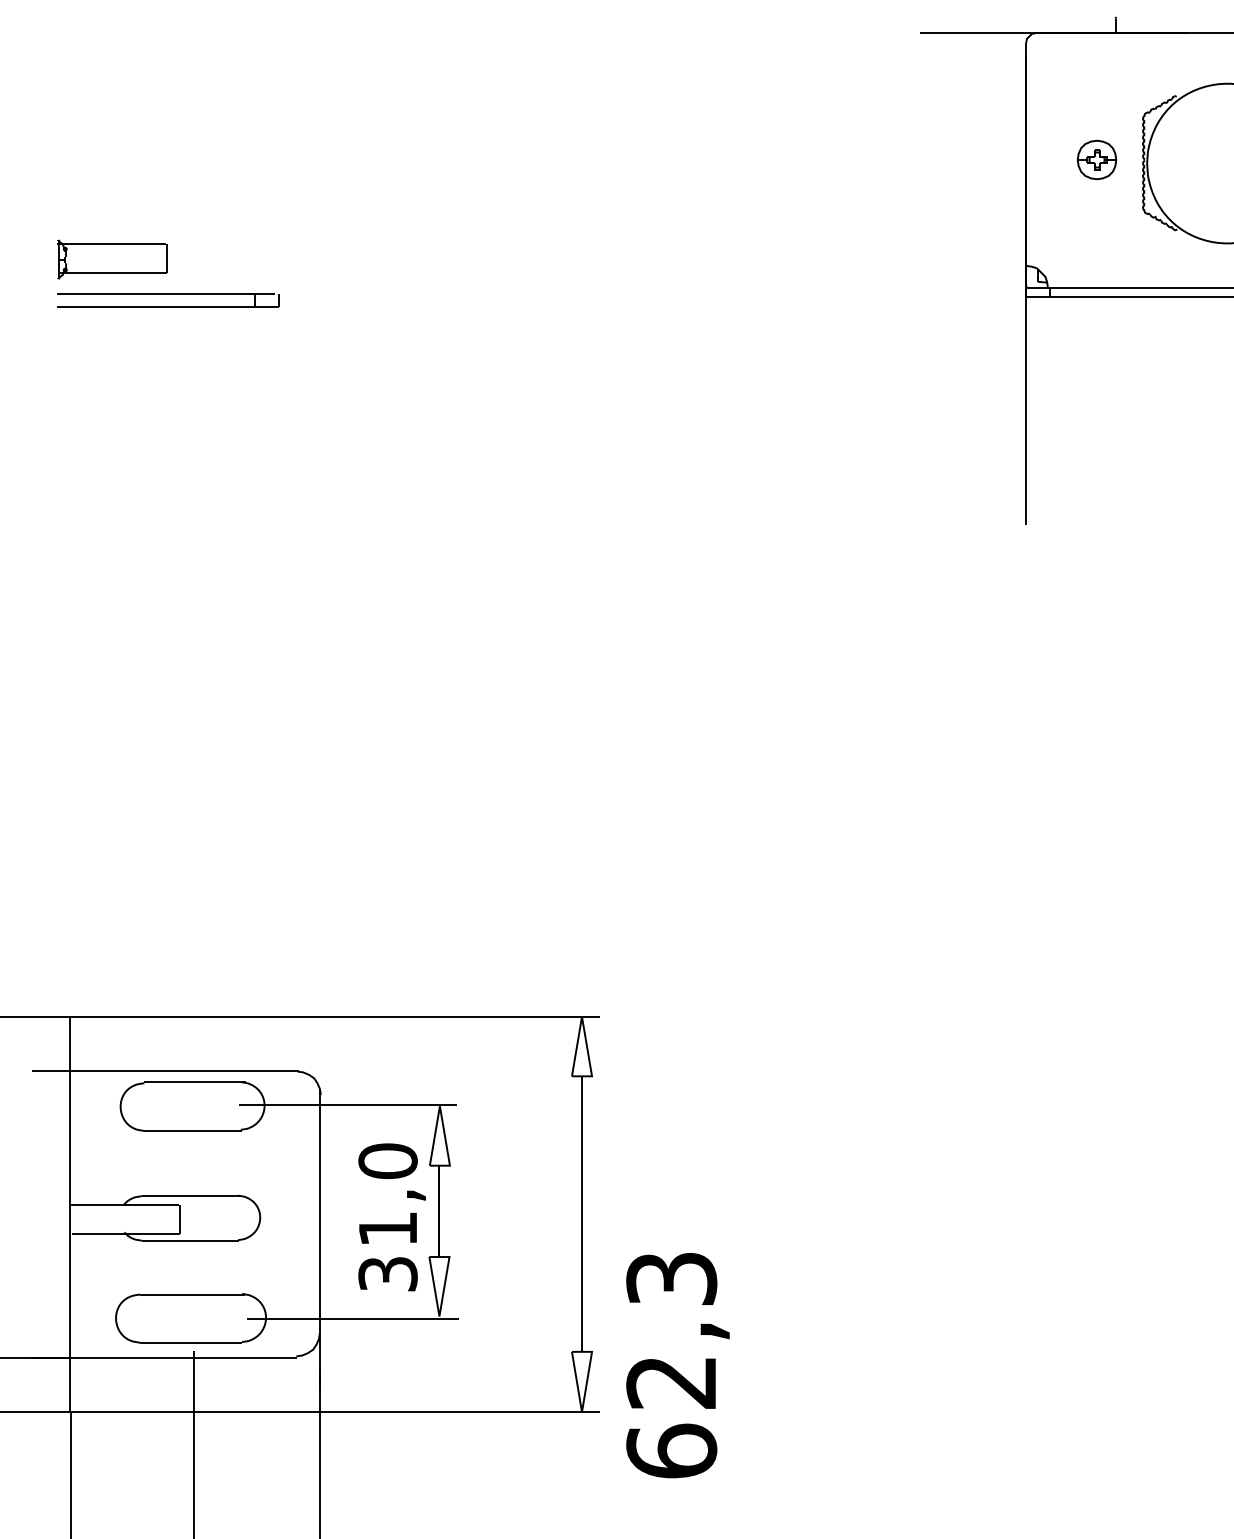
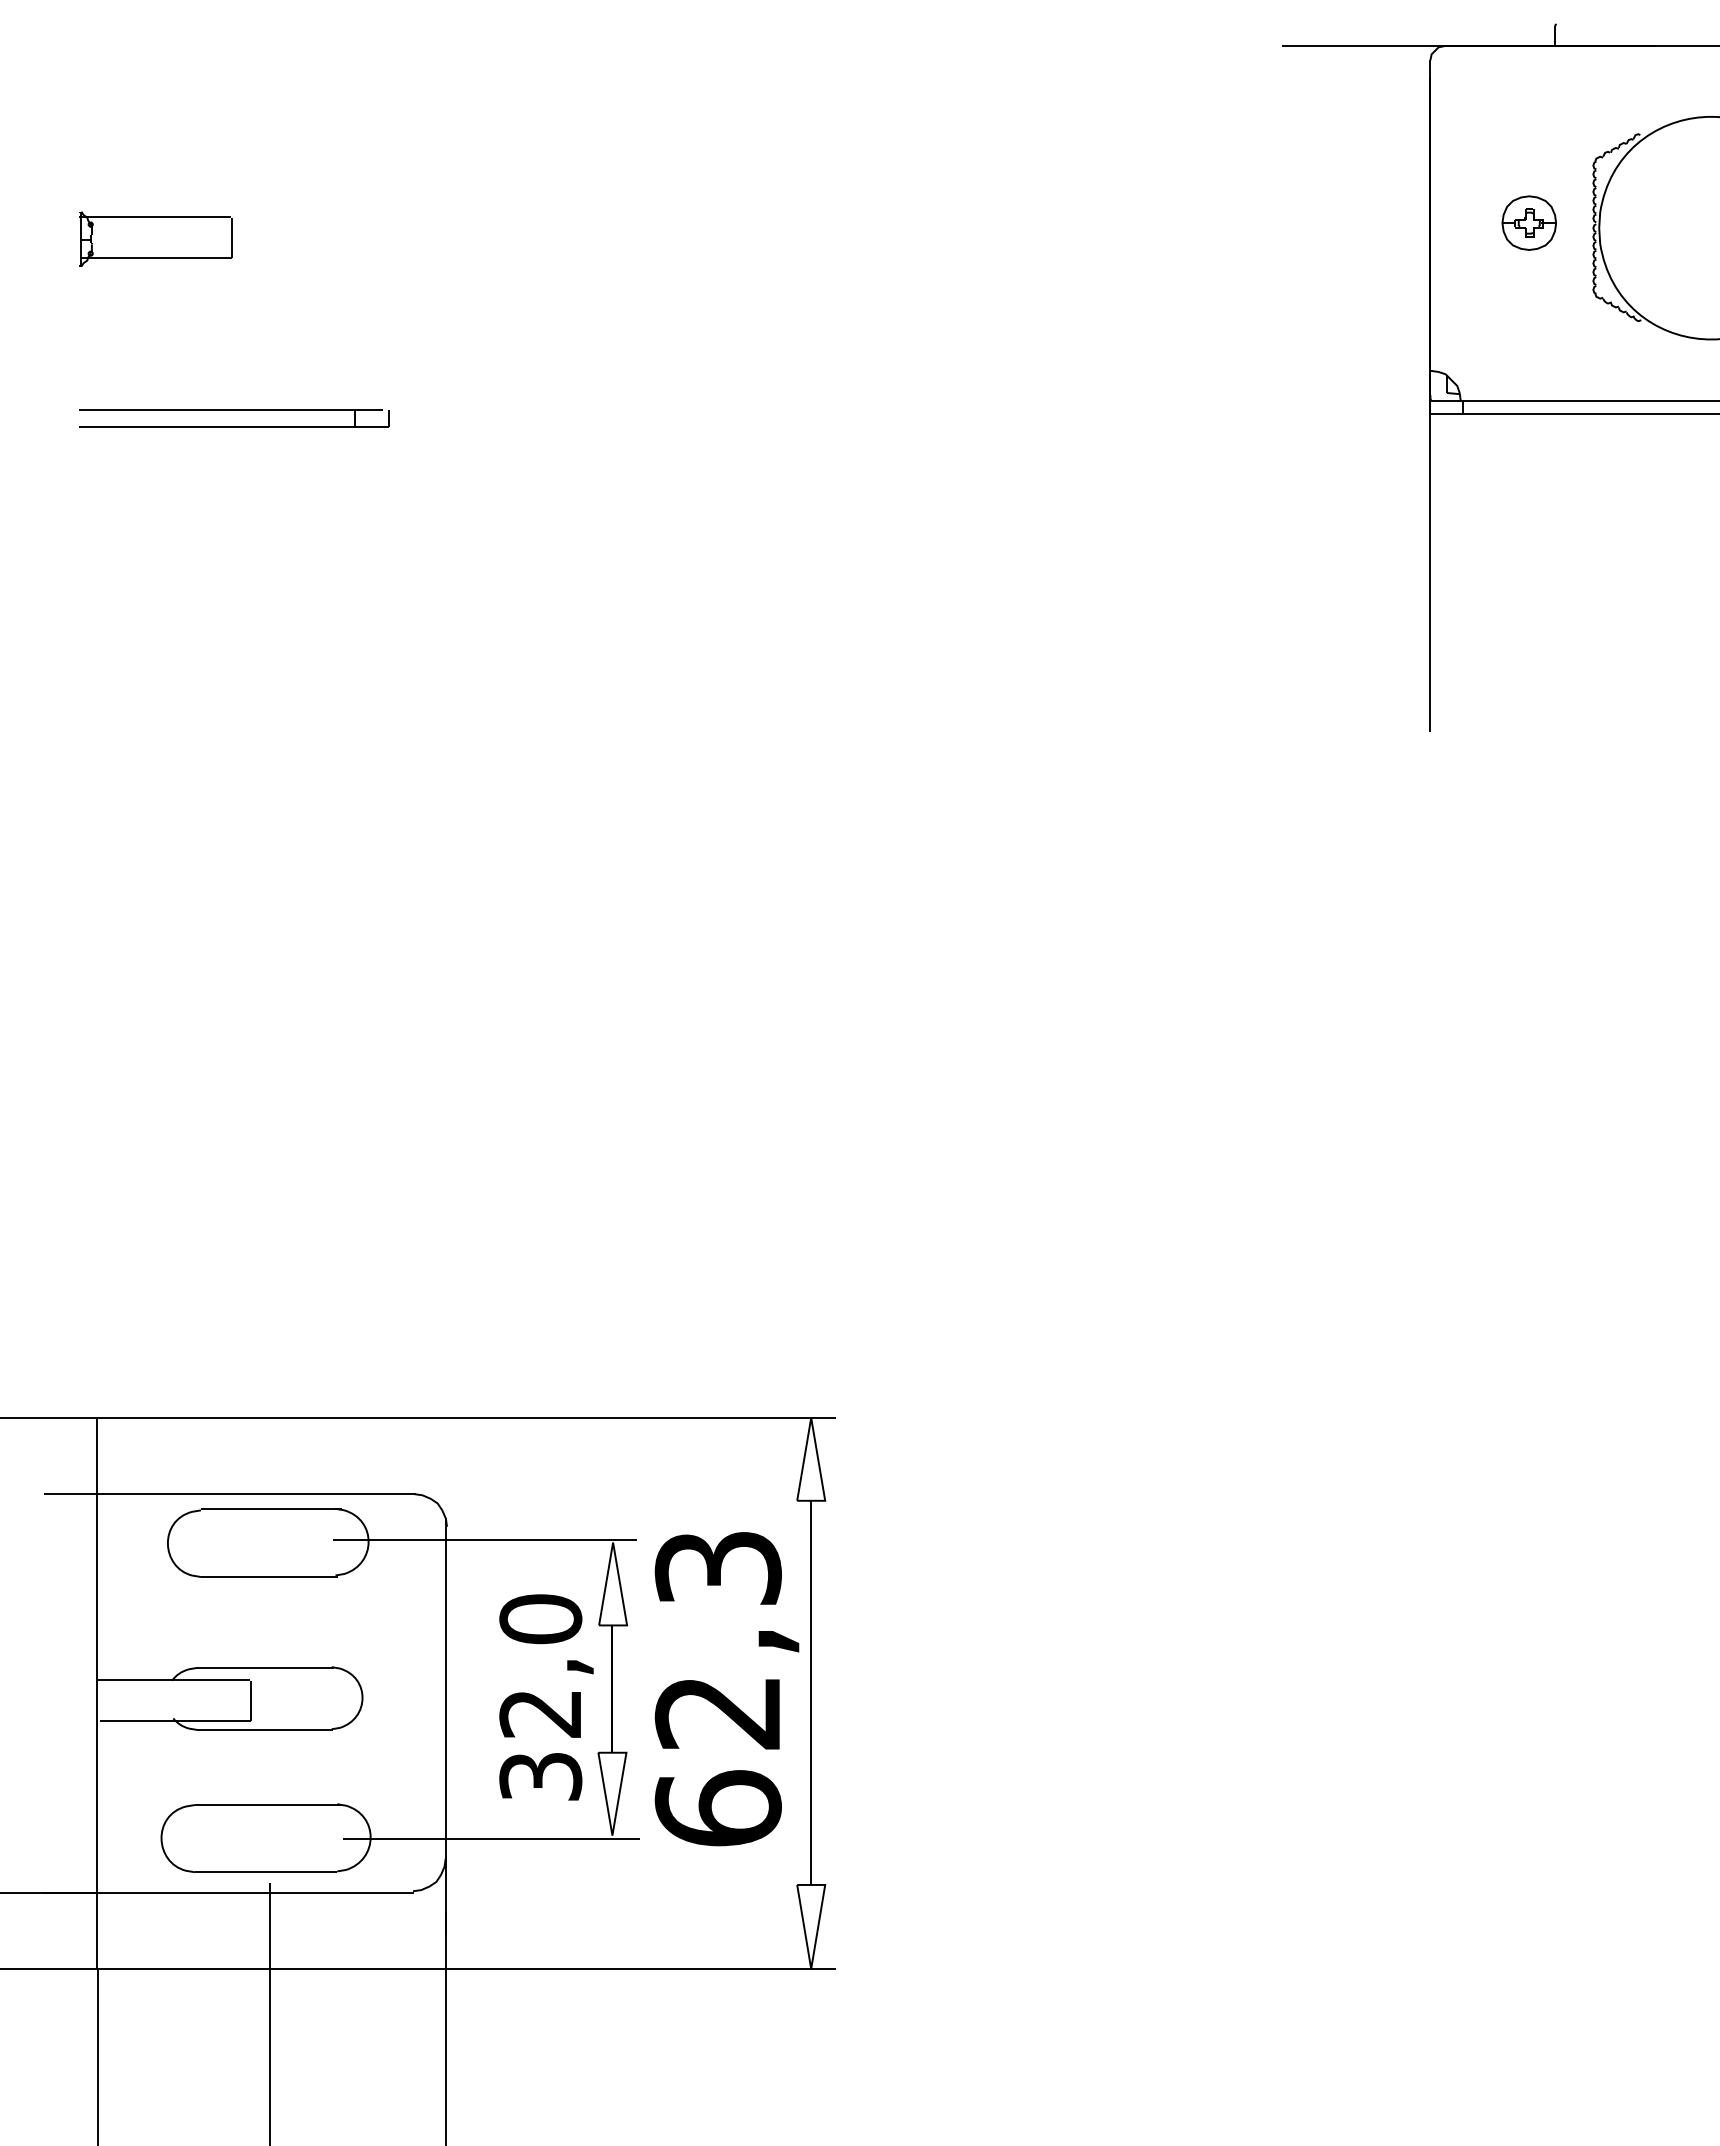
part: (111, 259) -> (155, 238), moved
text: (387, 1229) -> (539, 1714), 31,0 -> 32,0
text: (677, 1365) -> (726, 1689), moved

